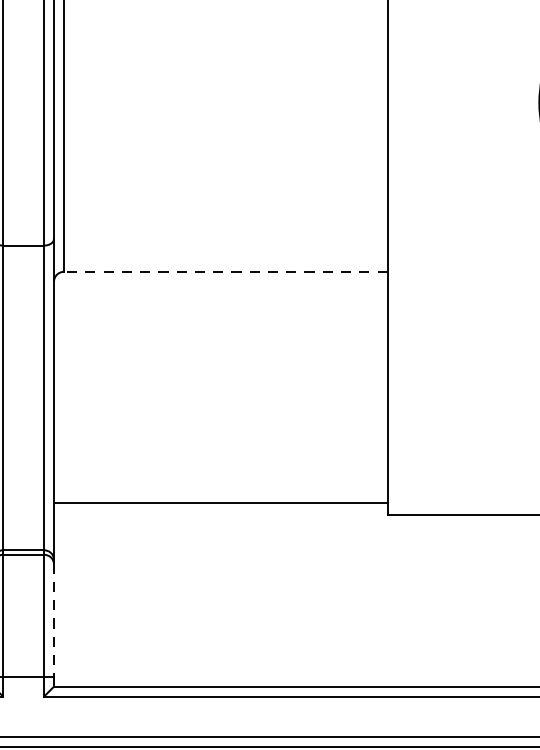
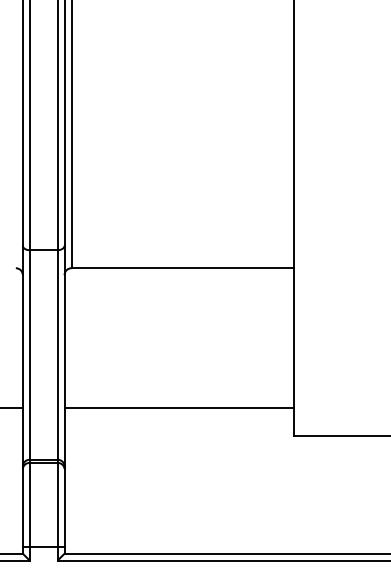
line: (225, 272) -> (182, 268), dashed -> solid
line: (220, 503) -> (179, 407), moved
line: (53, 621) -> (64, 508), dashed -> solid

